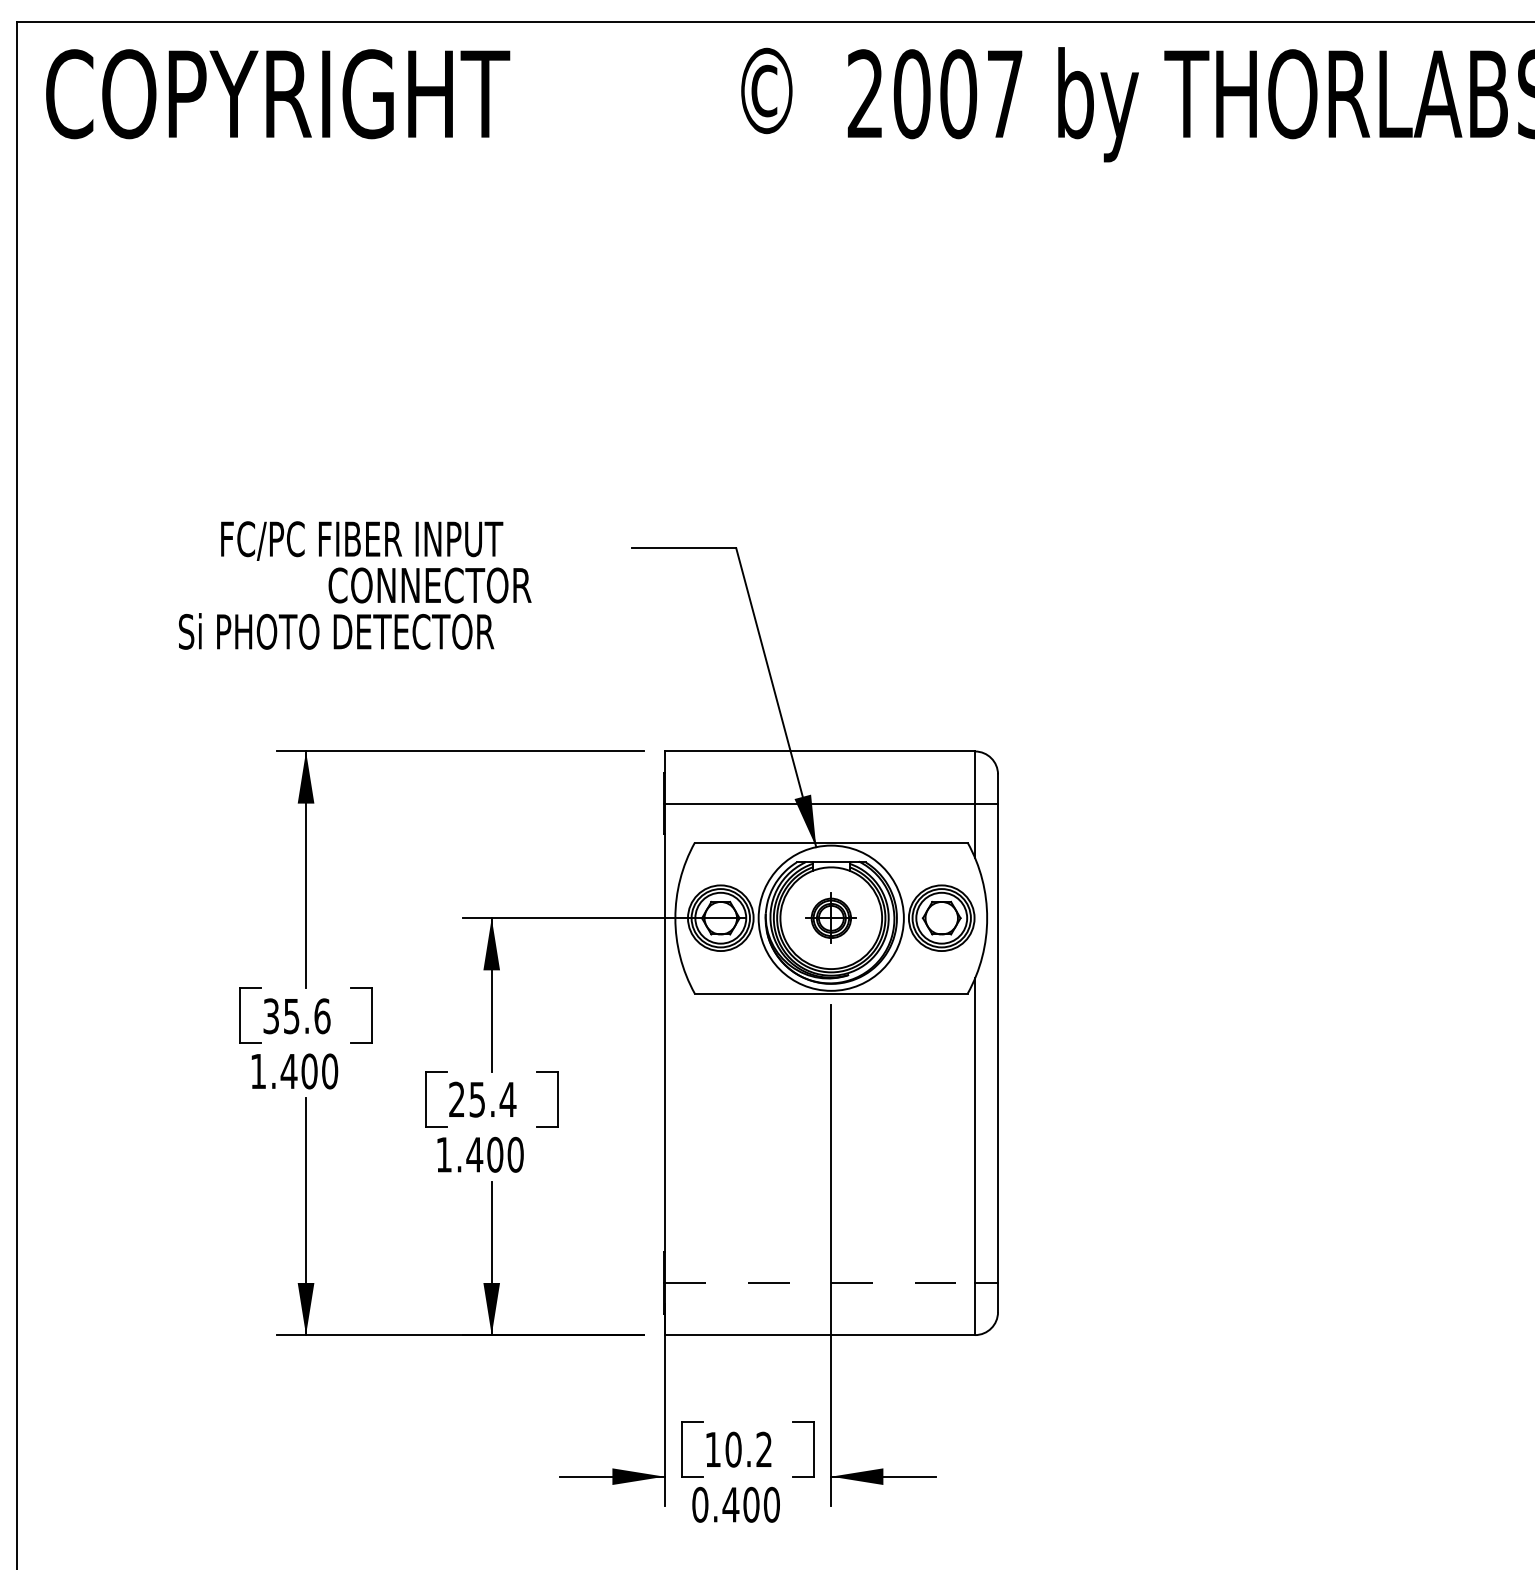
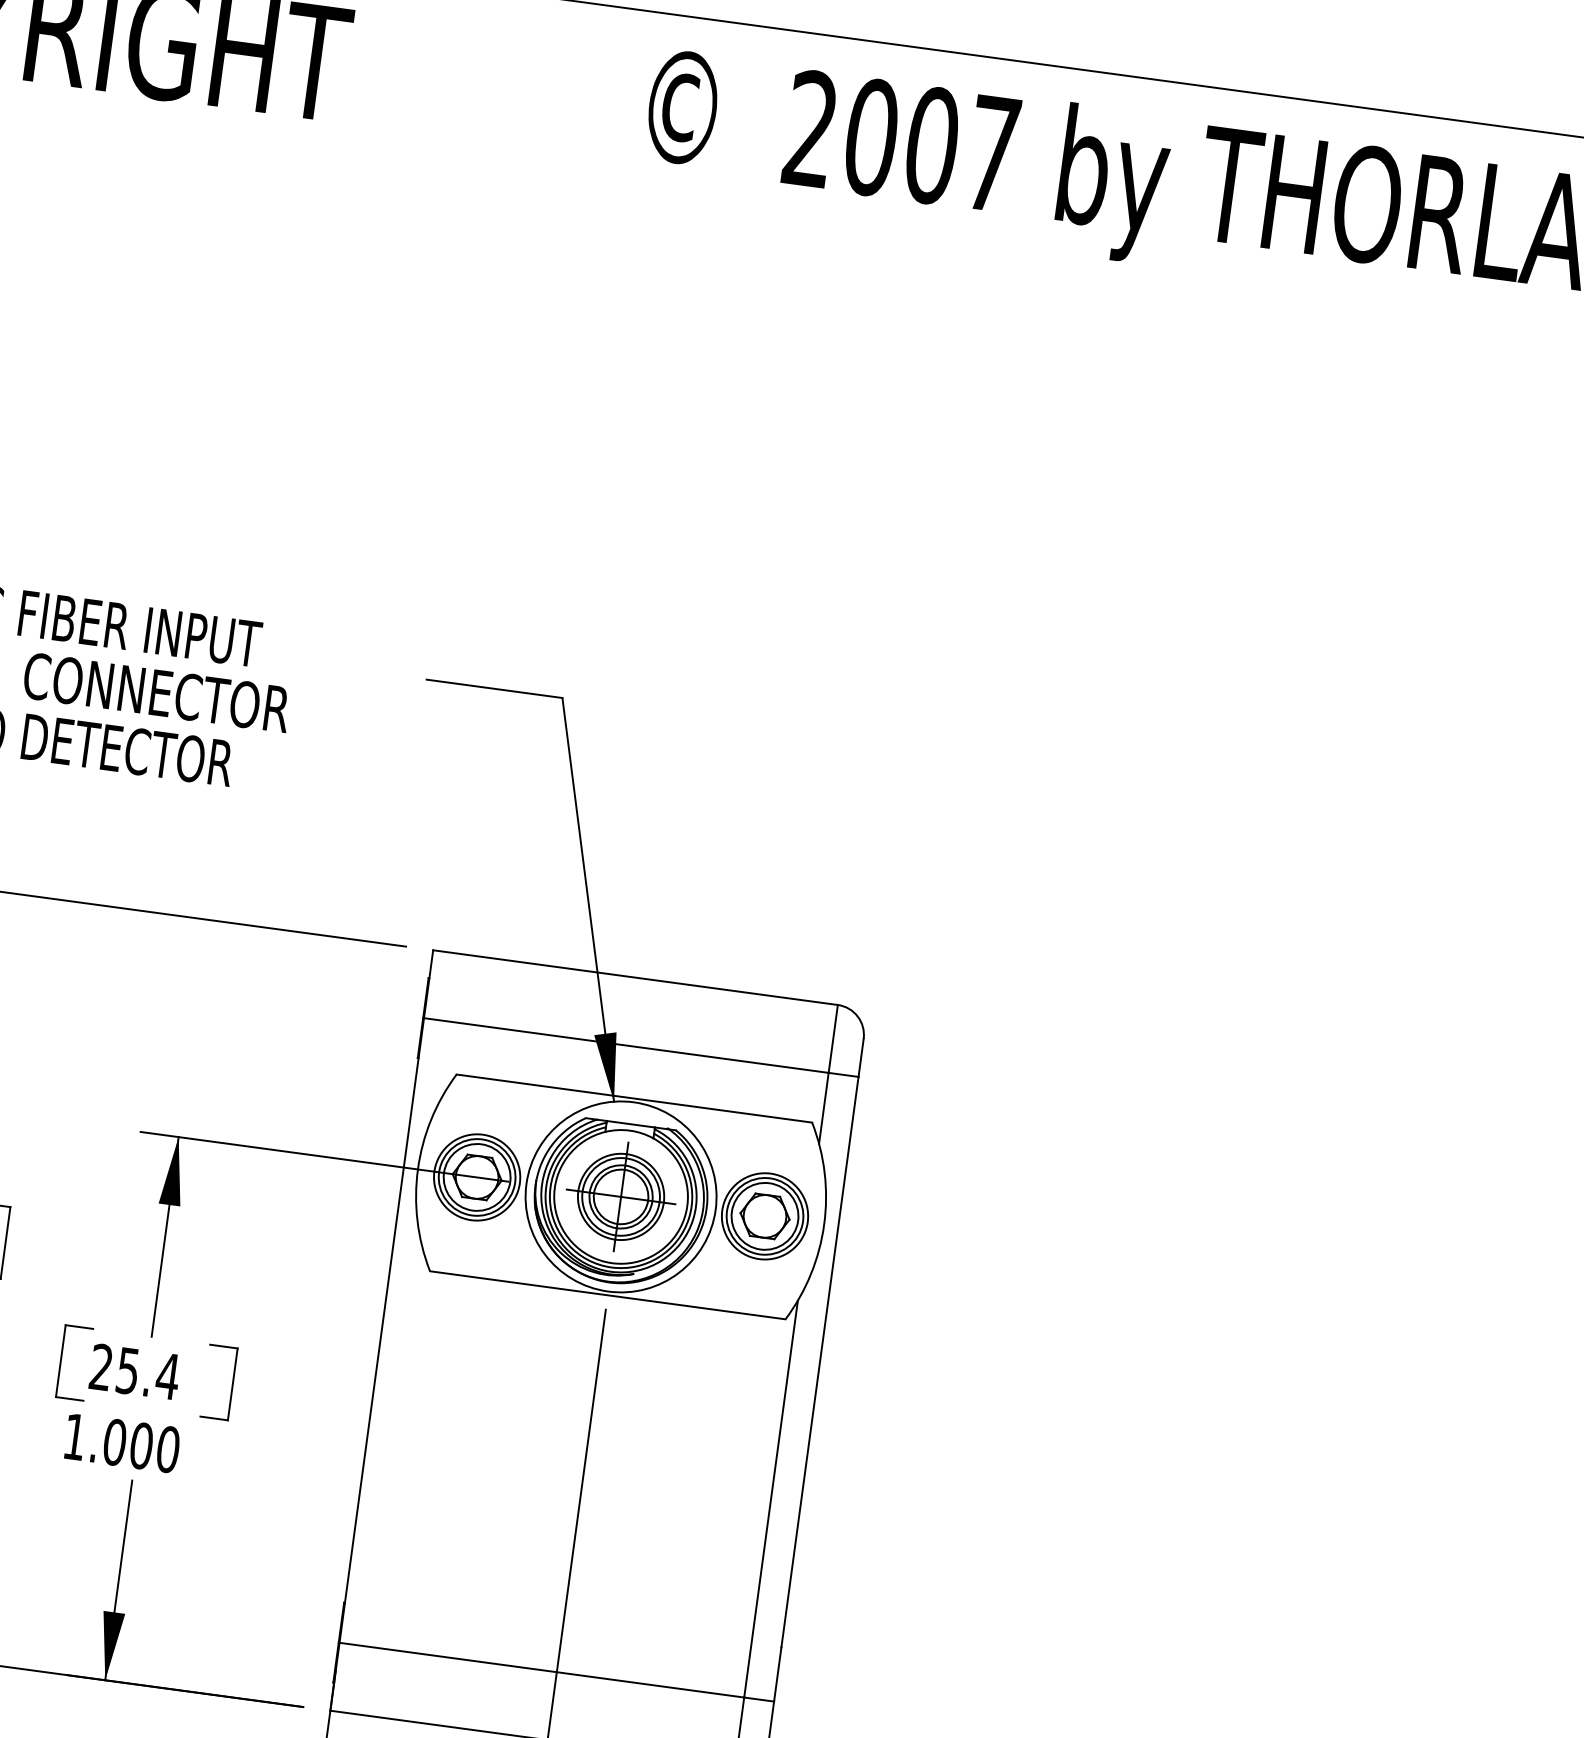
part: (831, 918) -> (621, 1197), size x1.67
text: (474, 1154) -> (114, 1441), 1.400 -> 1.000
line: (820, 1283) -> (542, 1670), dashed -> solid

